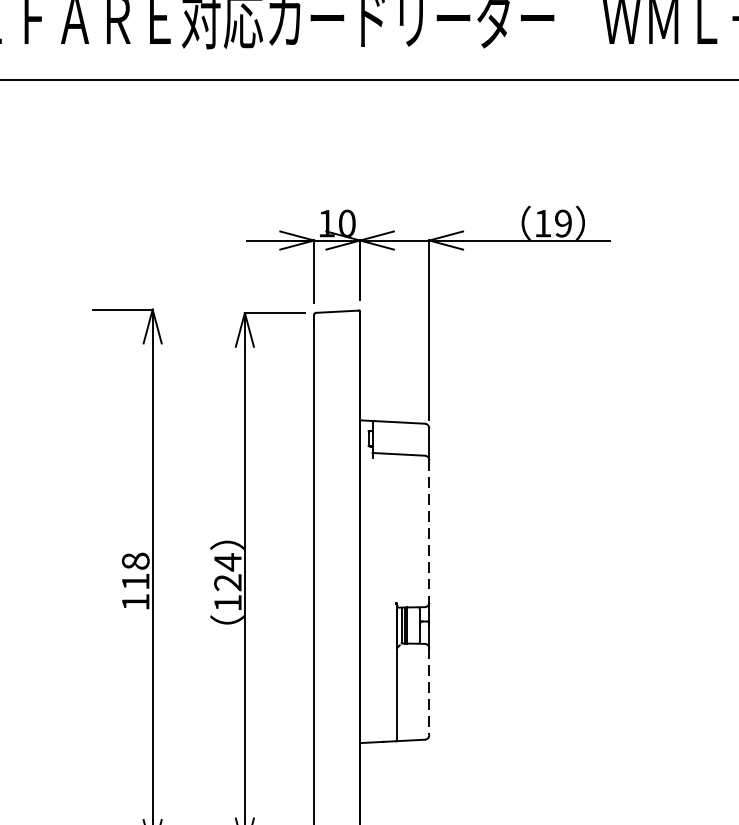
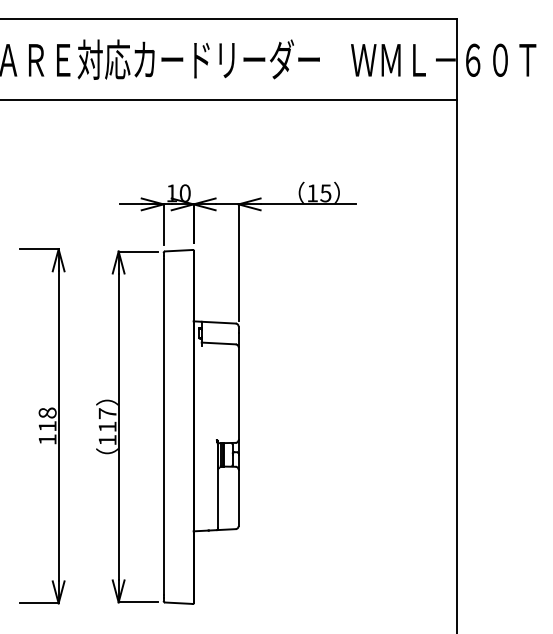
text: (562, 223) -> (325, 193), 19 -> 15
line: (429, 532) -> (238, 394), dashed -> solid
text: (227, 571) -> (107, 419), 124 -> 117
line: (429, 692) -> (238, 498), dashed -> solid

